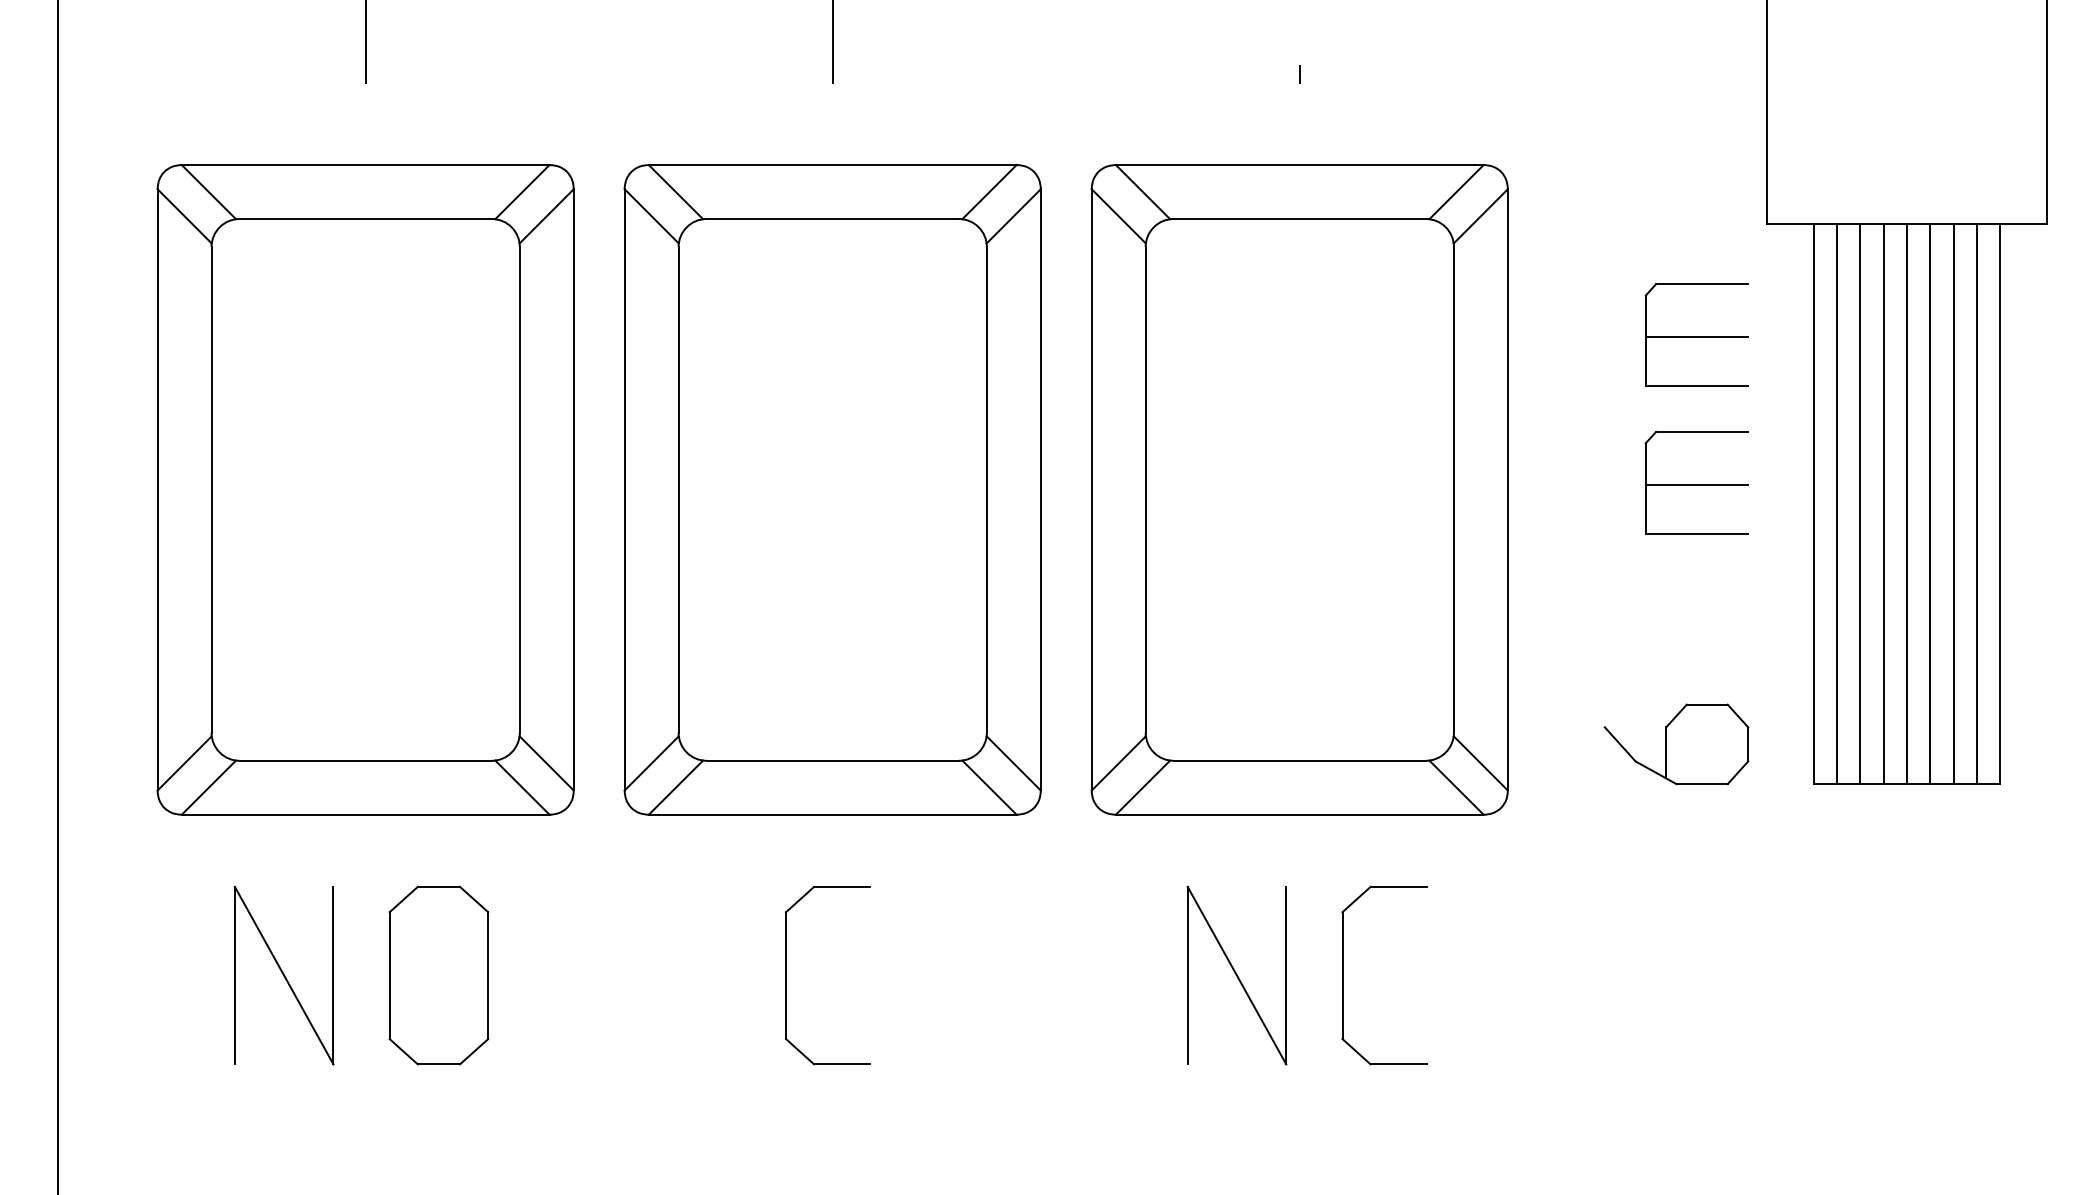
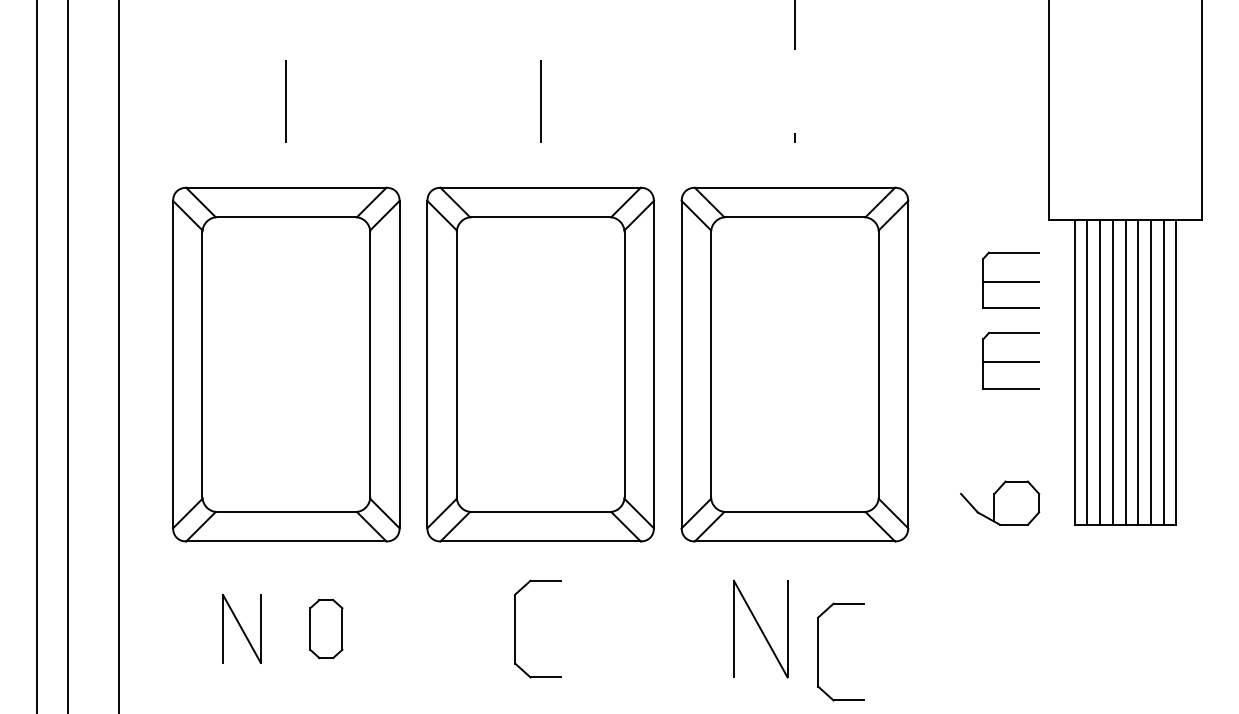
part: (283, 974) -> (241, 628), size x0.7
part: (439, 974) -> (326, 628), size x0.6
part: (1343, 974) -> (818, 651), moved

